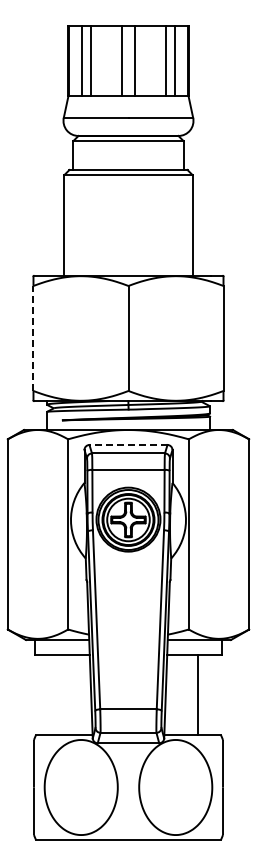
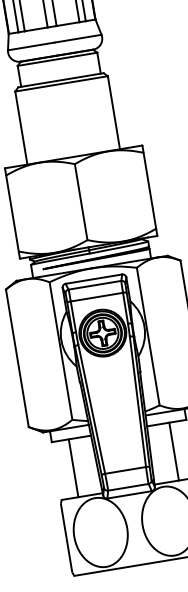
line: (33, 338) -> (12, 213), dashed -> solid
line: (128, 445) -> (93, 279), dashed -> solid
line: (58, 695) -> (73, 468), added

